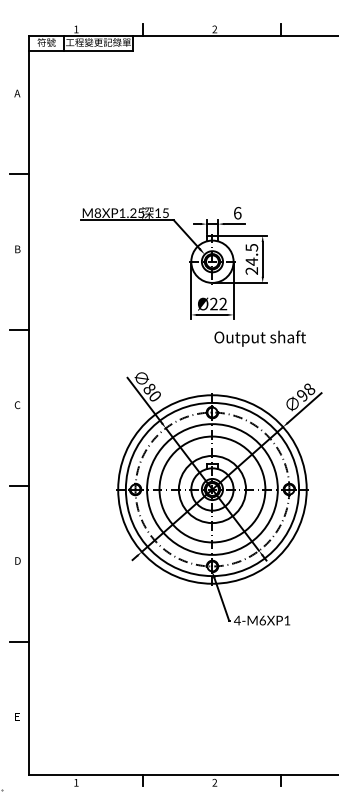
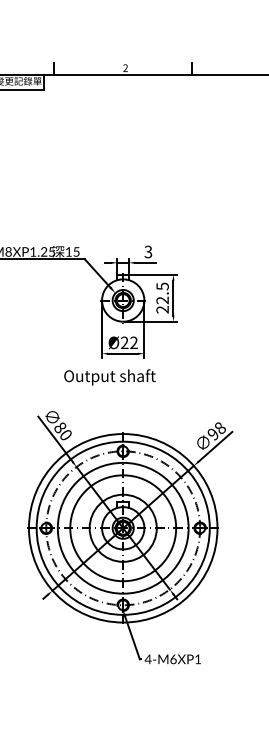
text: (237, 213) -> (148, 252), 6 -> 3
text: (251, 261) -> (162, 300), 24.5 -> 22.5
text: (259, 338) -> (109, 377), moved

